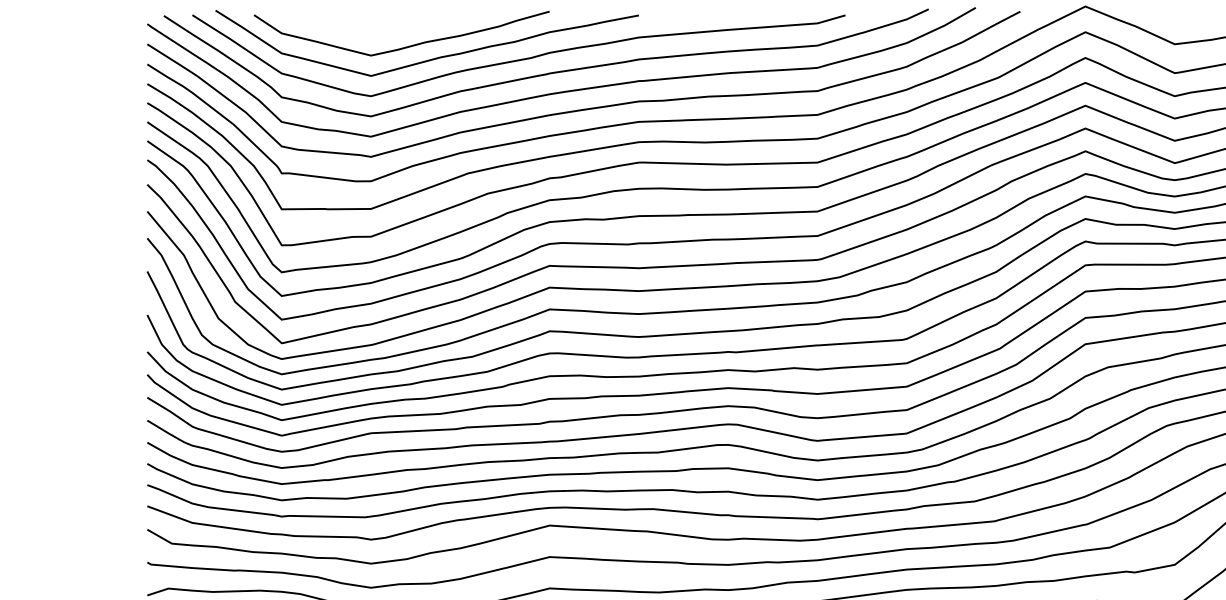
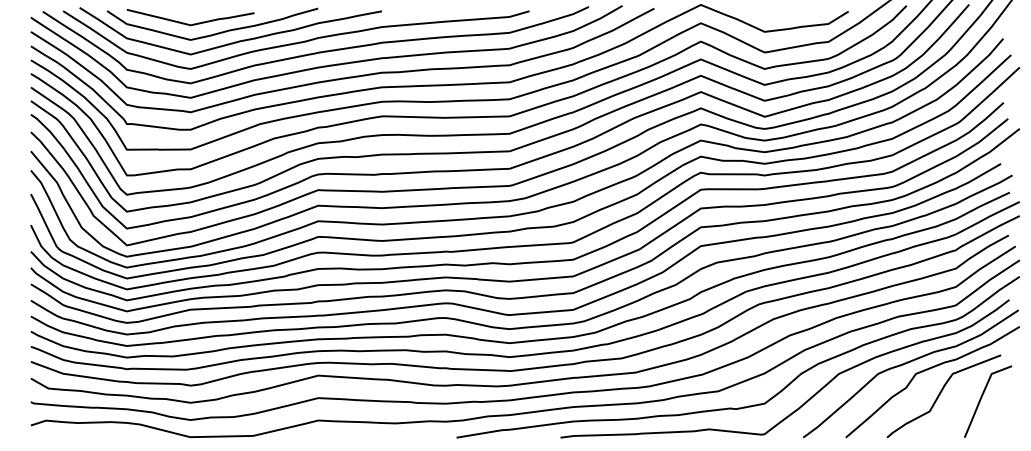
curve: (367, 32) -> (188, 23), added

